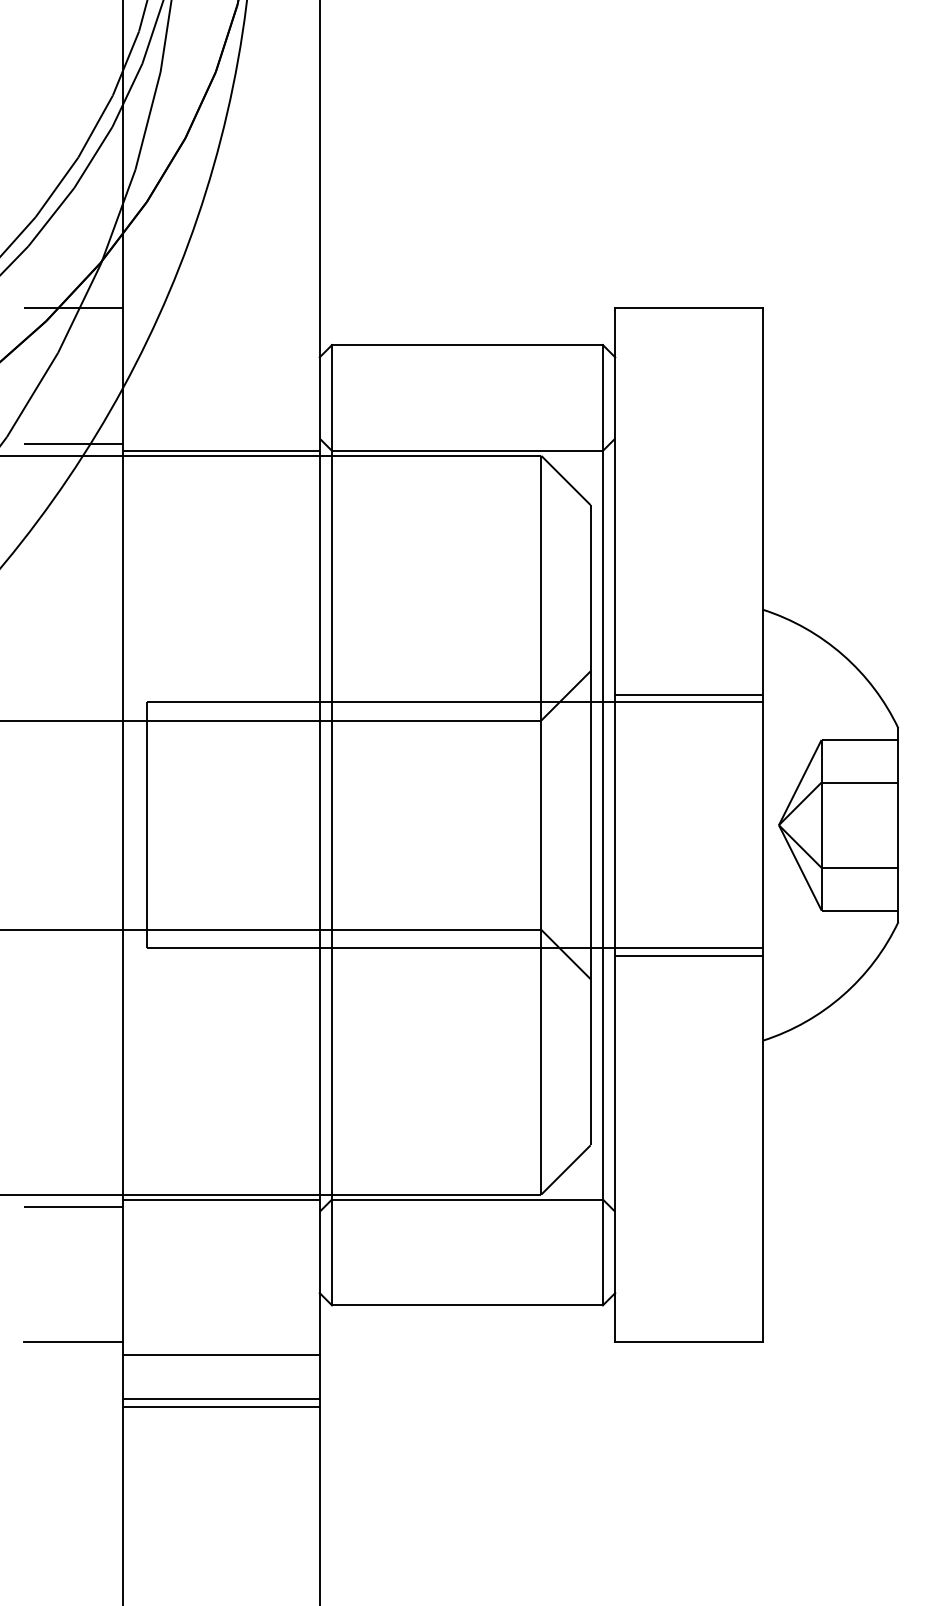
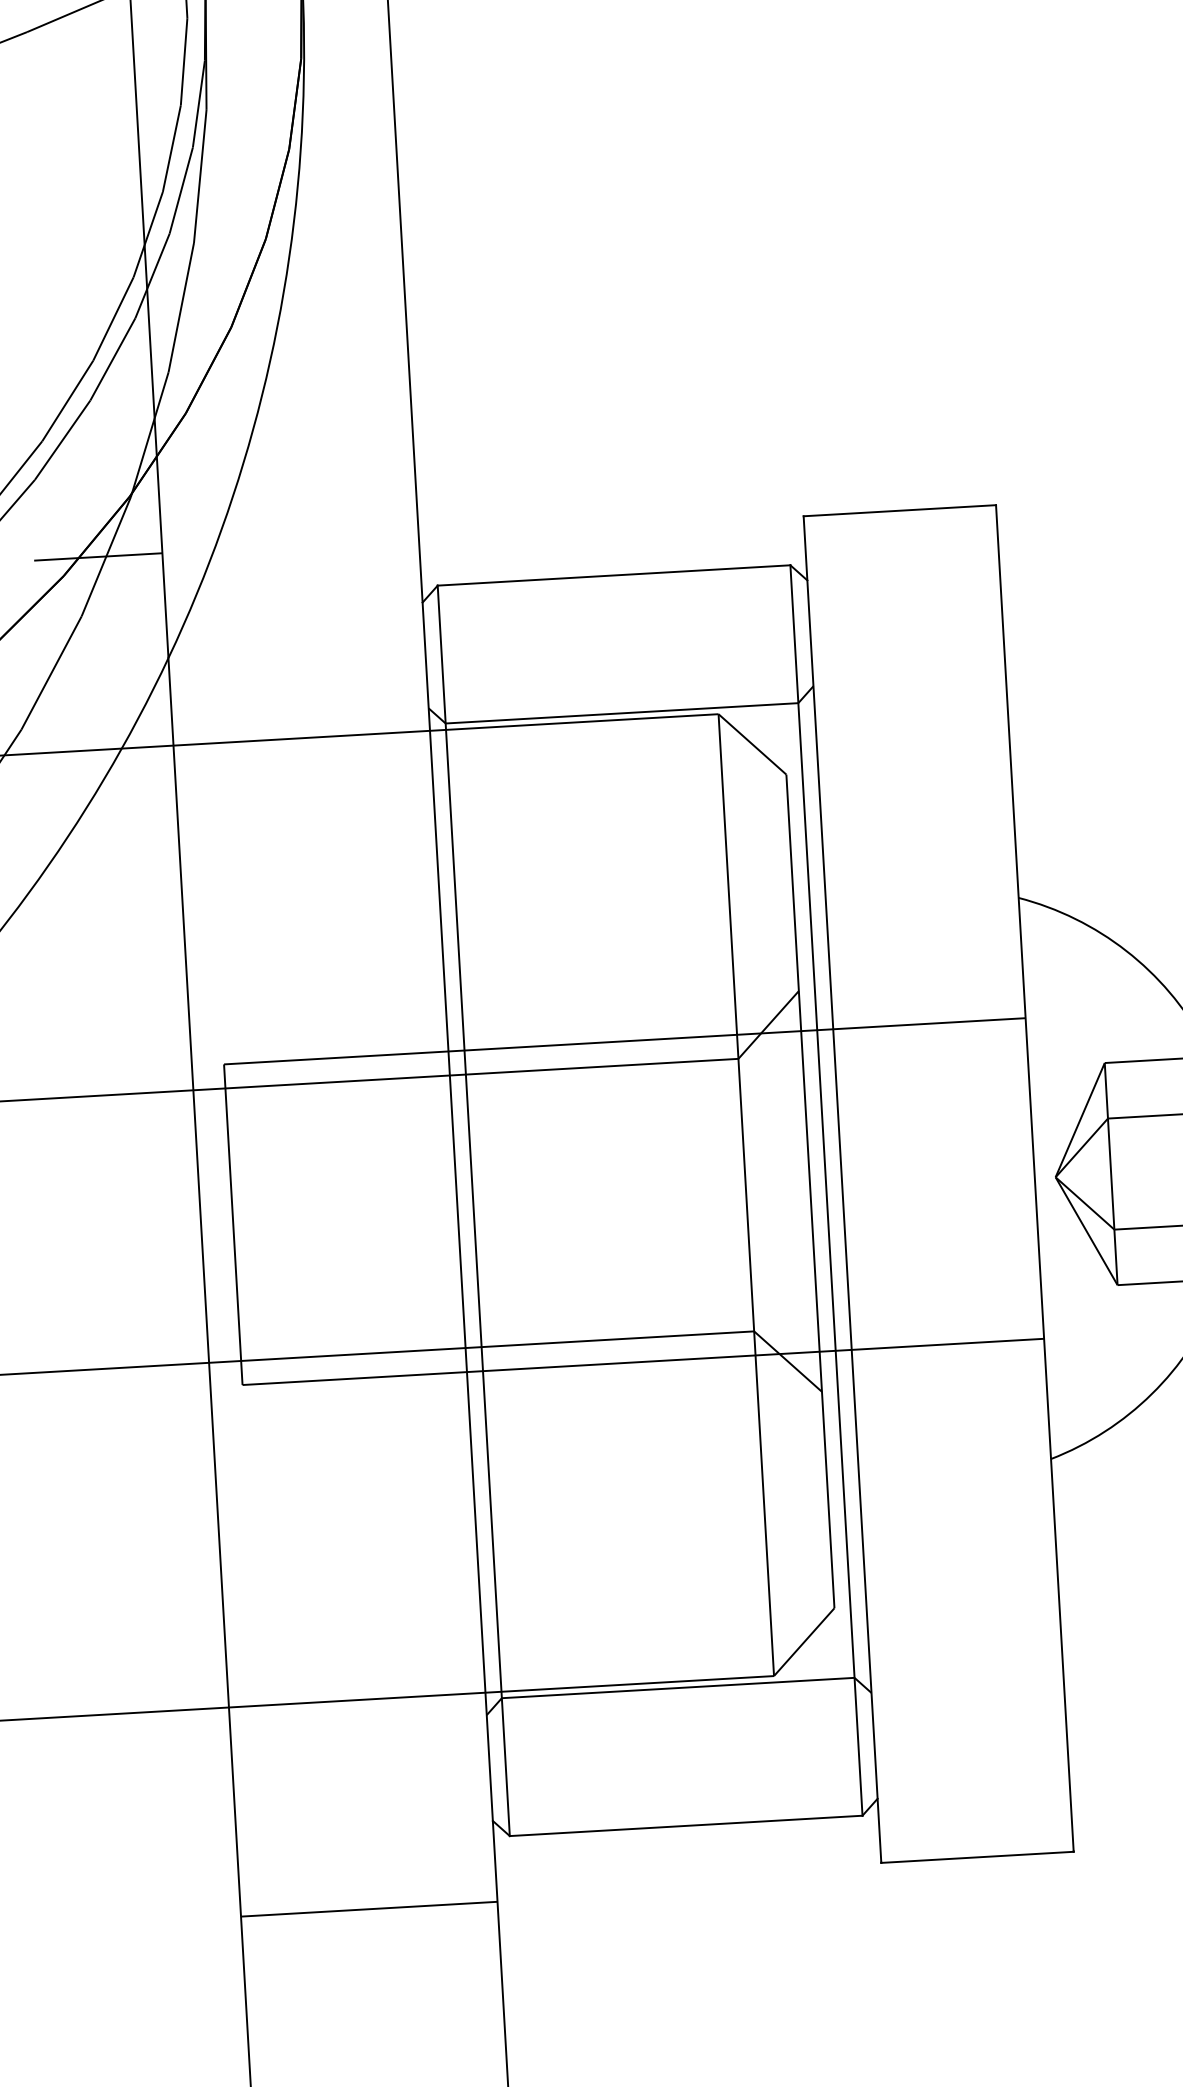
line: (73, 443) -> (108, 733), removed
line: (220, 450) -> (300, 731), removed
line: (688, 694) -> (928, 1013), removed
line: (688, 955) -> (947, 1353), removed
line: (220, 1199) -> (356, 1706), removed
line: (73, 1206) -> (165, 1726), removed
line: (73, 1342) -> (175, 1903), removed
line: (220, 1398) -> (371, 1965), removed
line: (220, 1407) -> (372, 1977), removed

